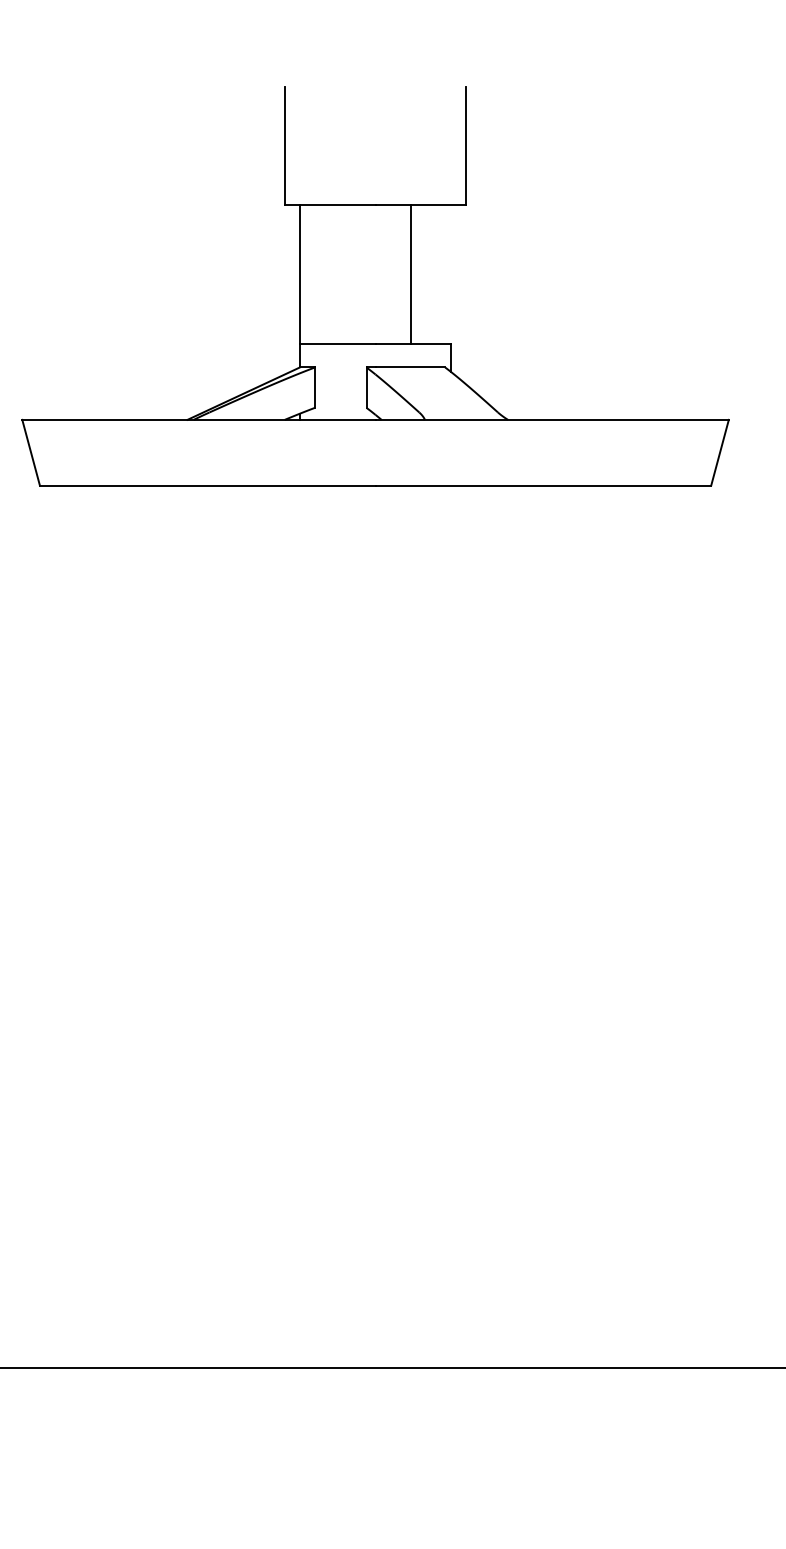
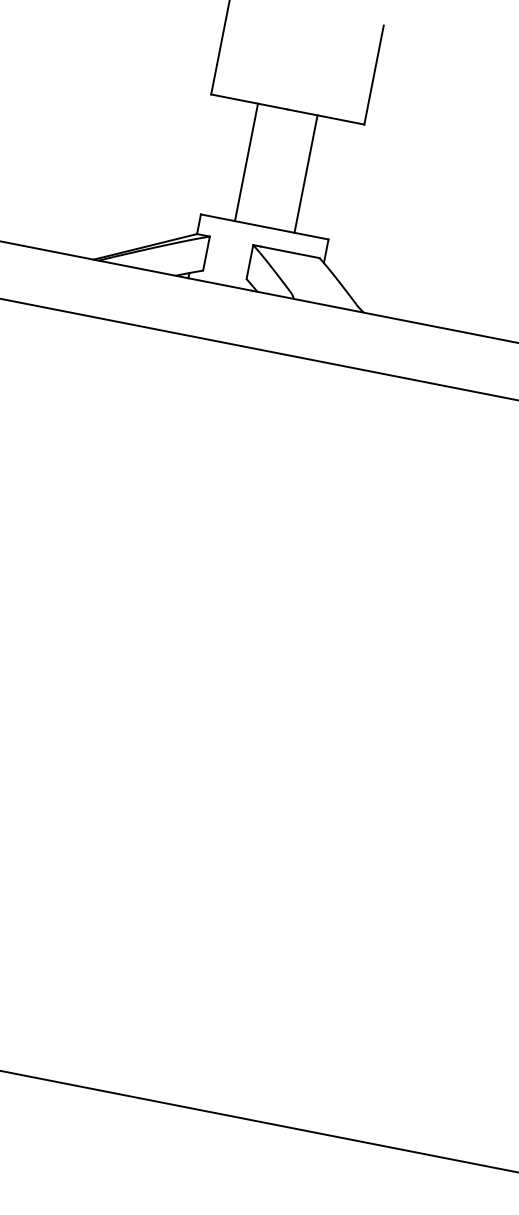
line: (300, 274) -> (246, 162), moved

